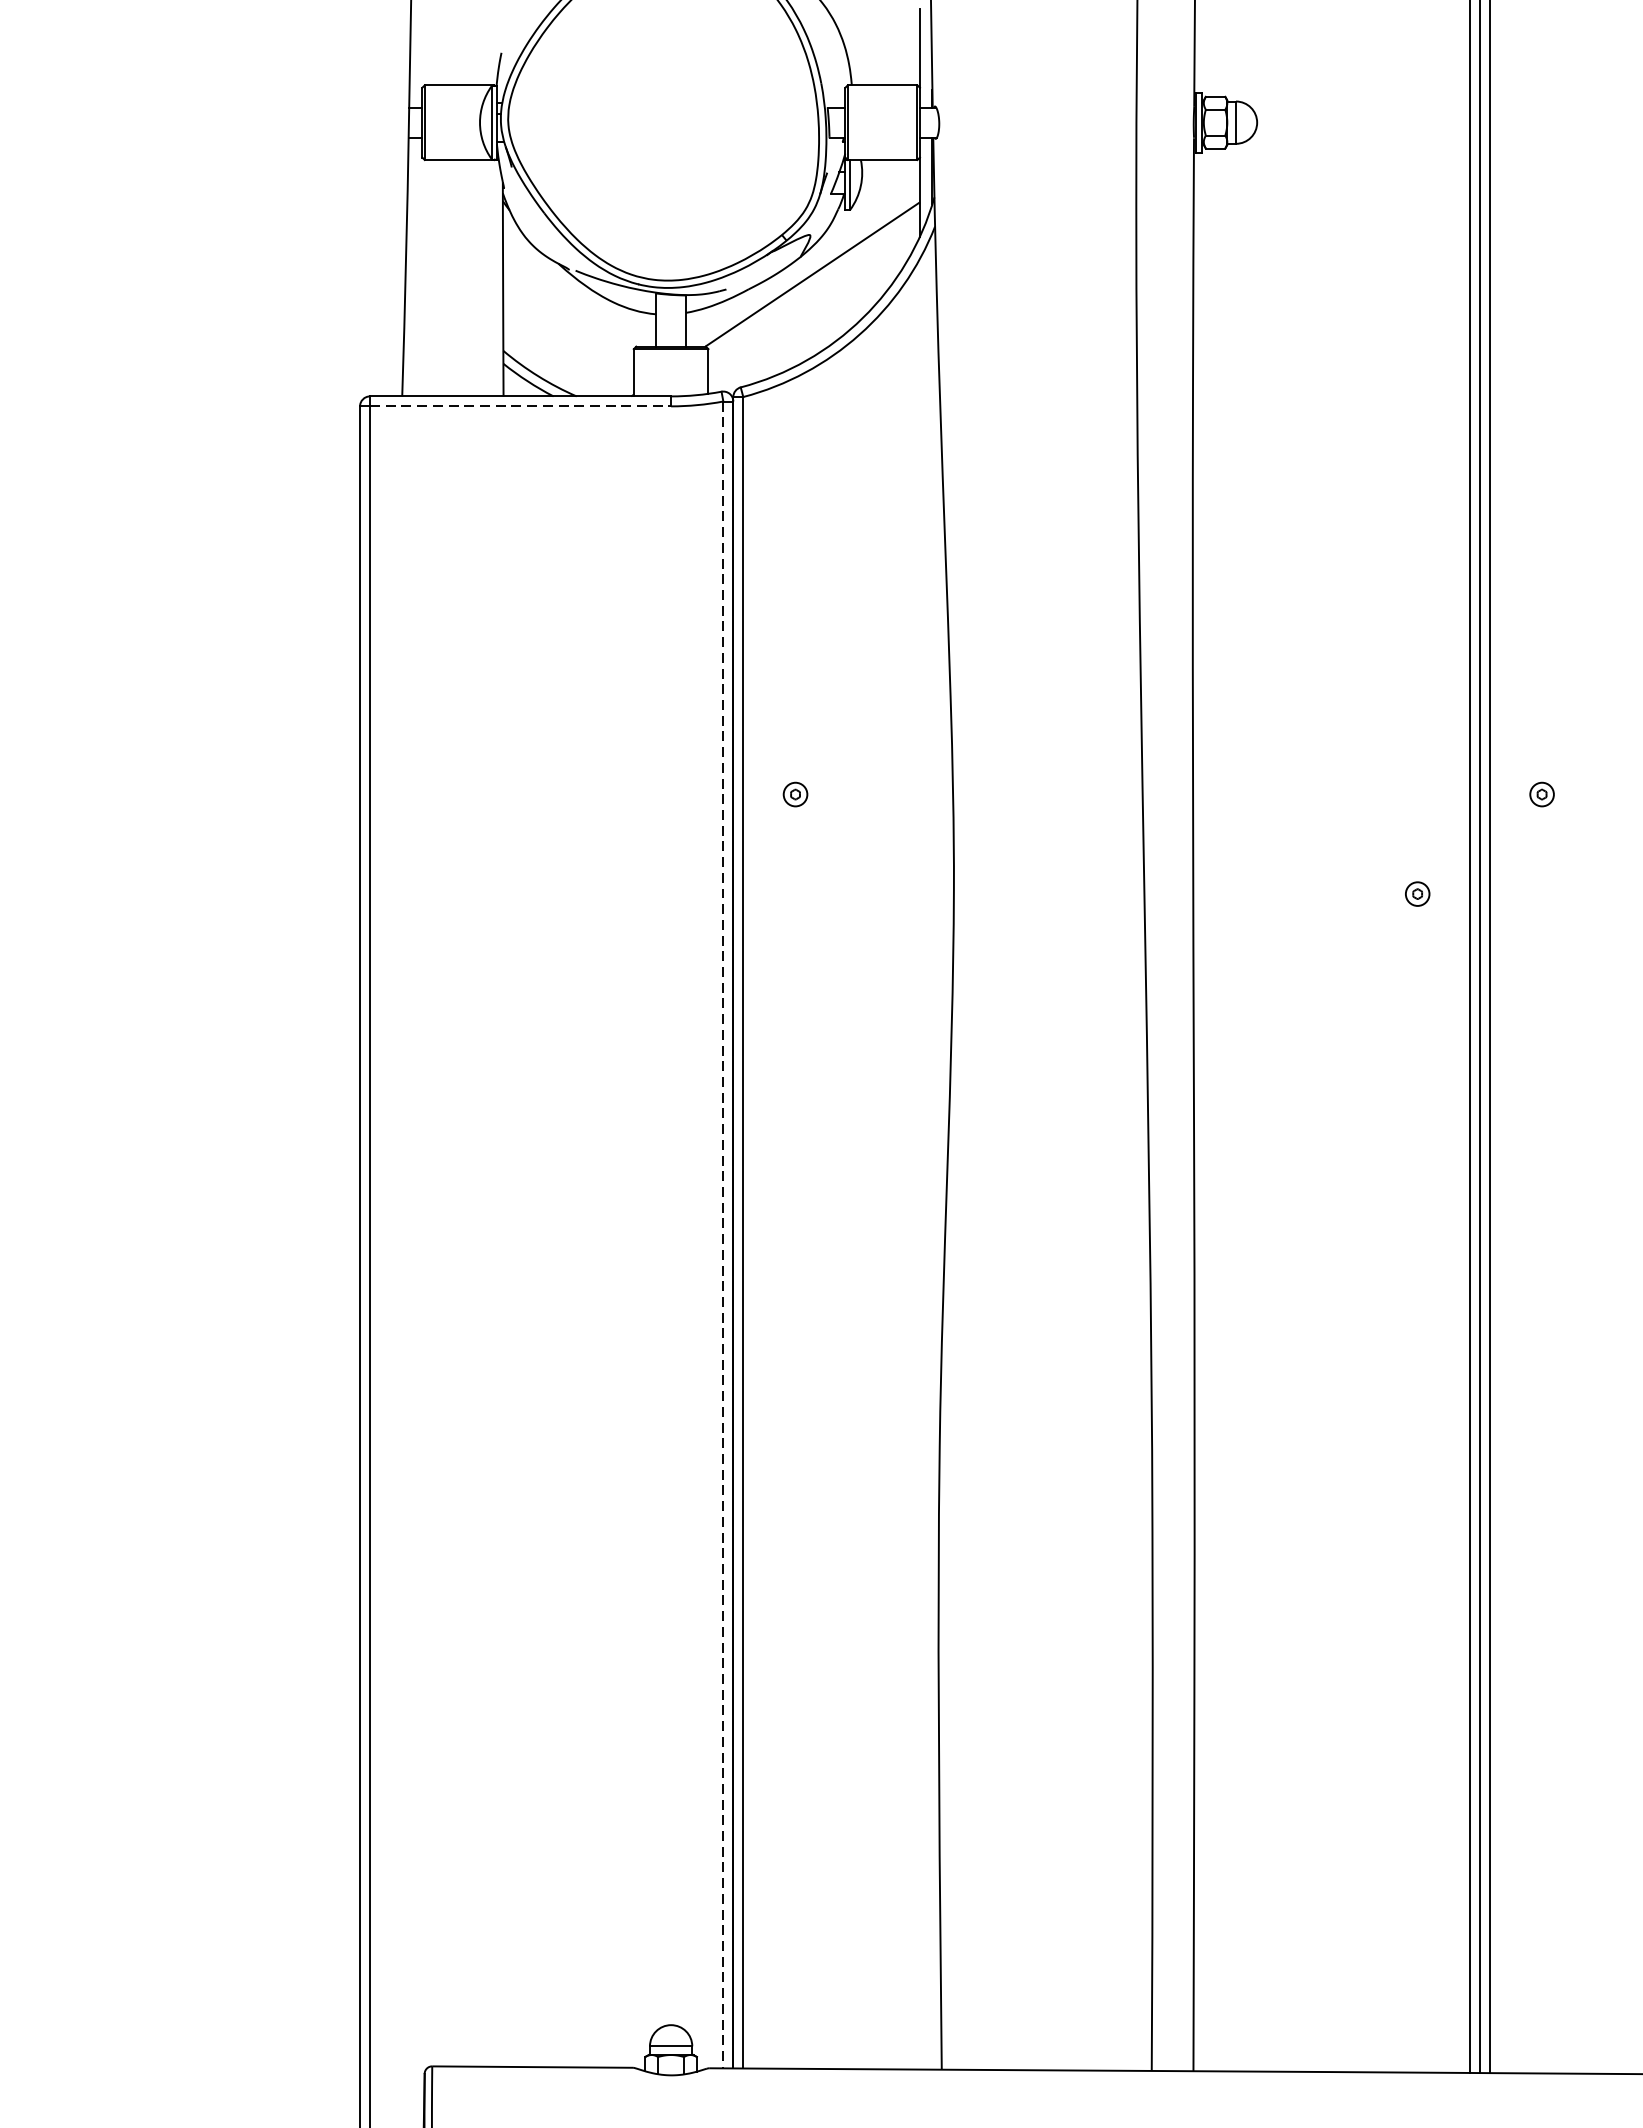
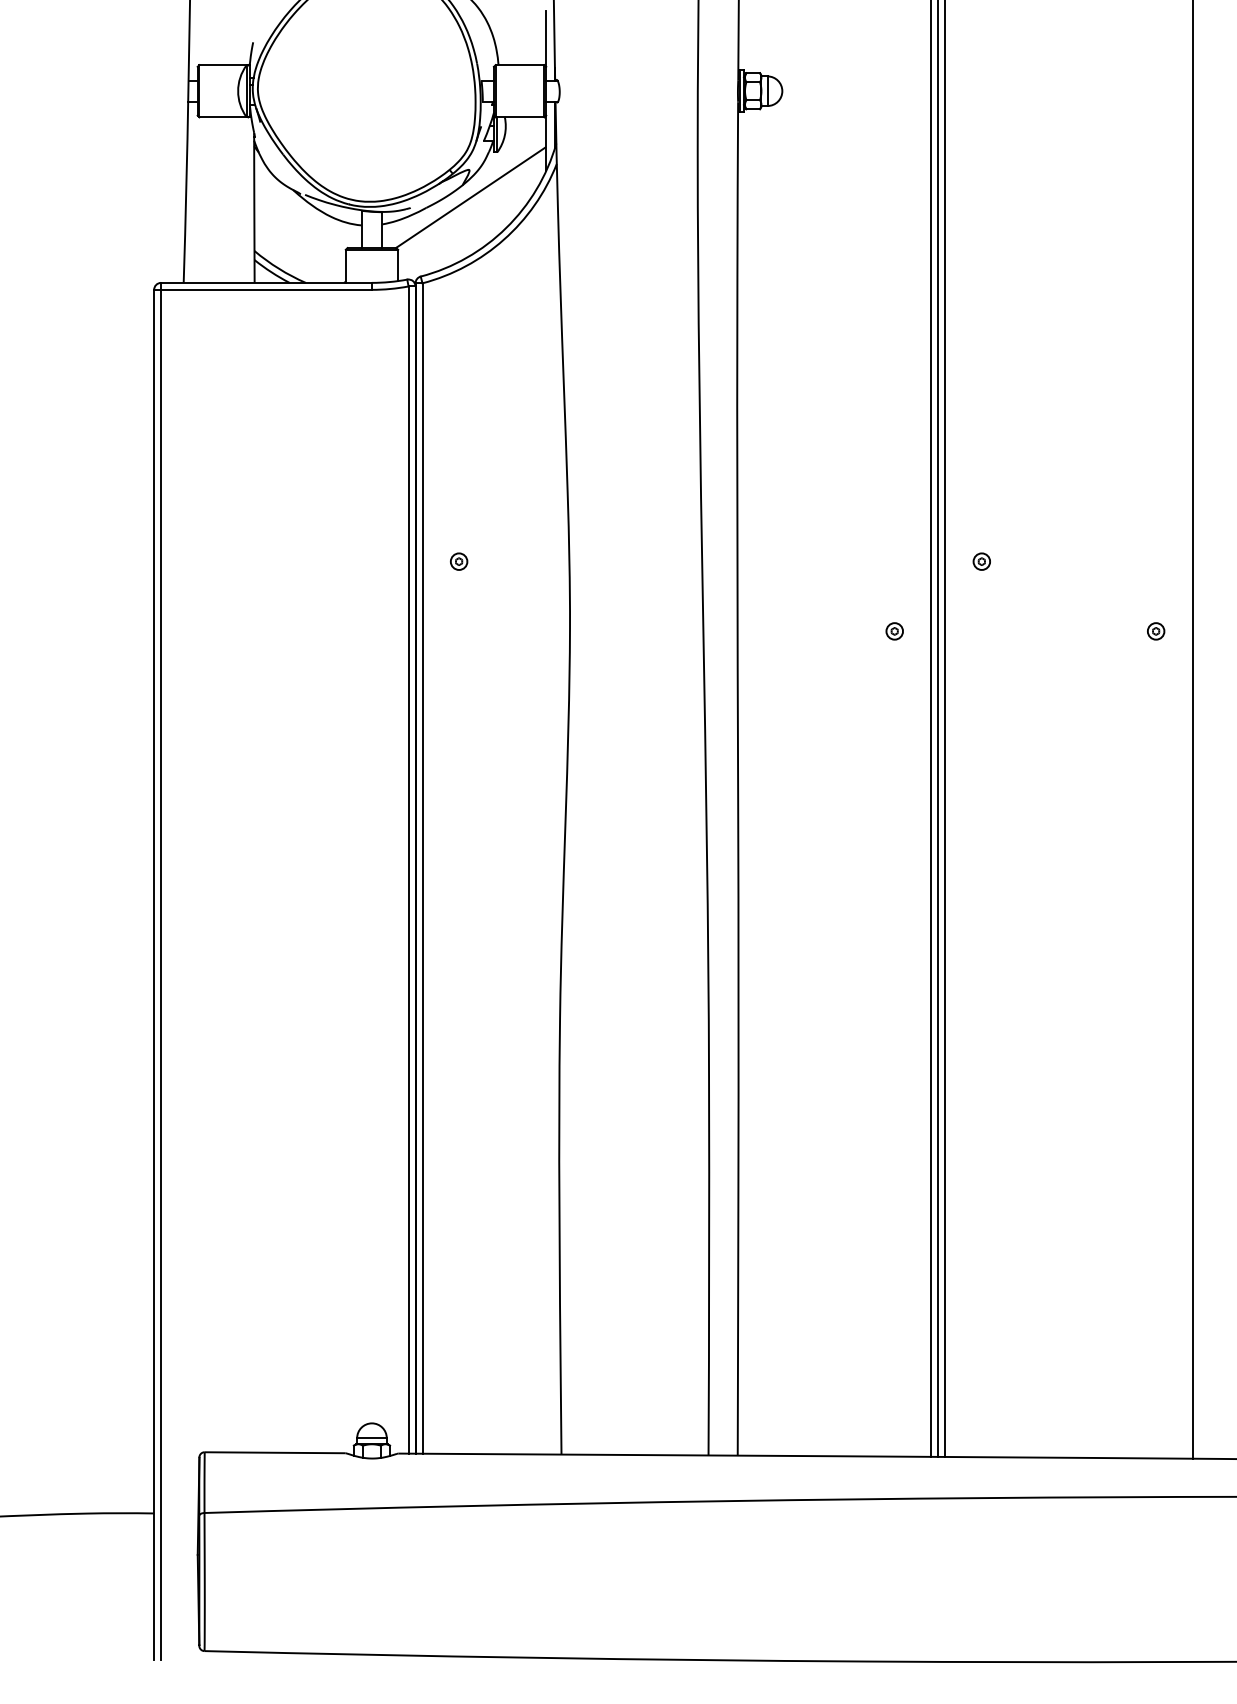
line: (521, 405) -> (267, 289), dashed -> solid
line: (723, 1235) -> (408, 870), dashed -> solid

